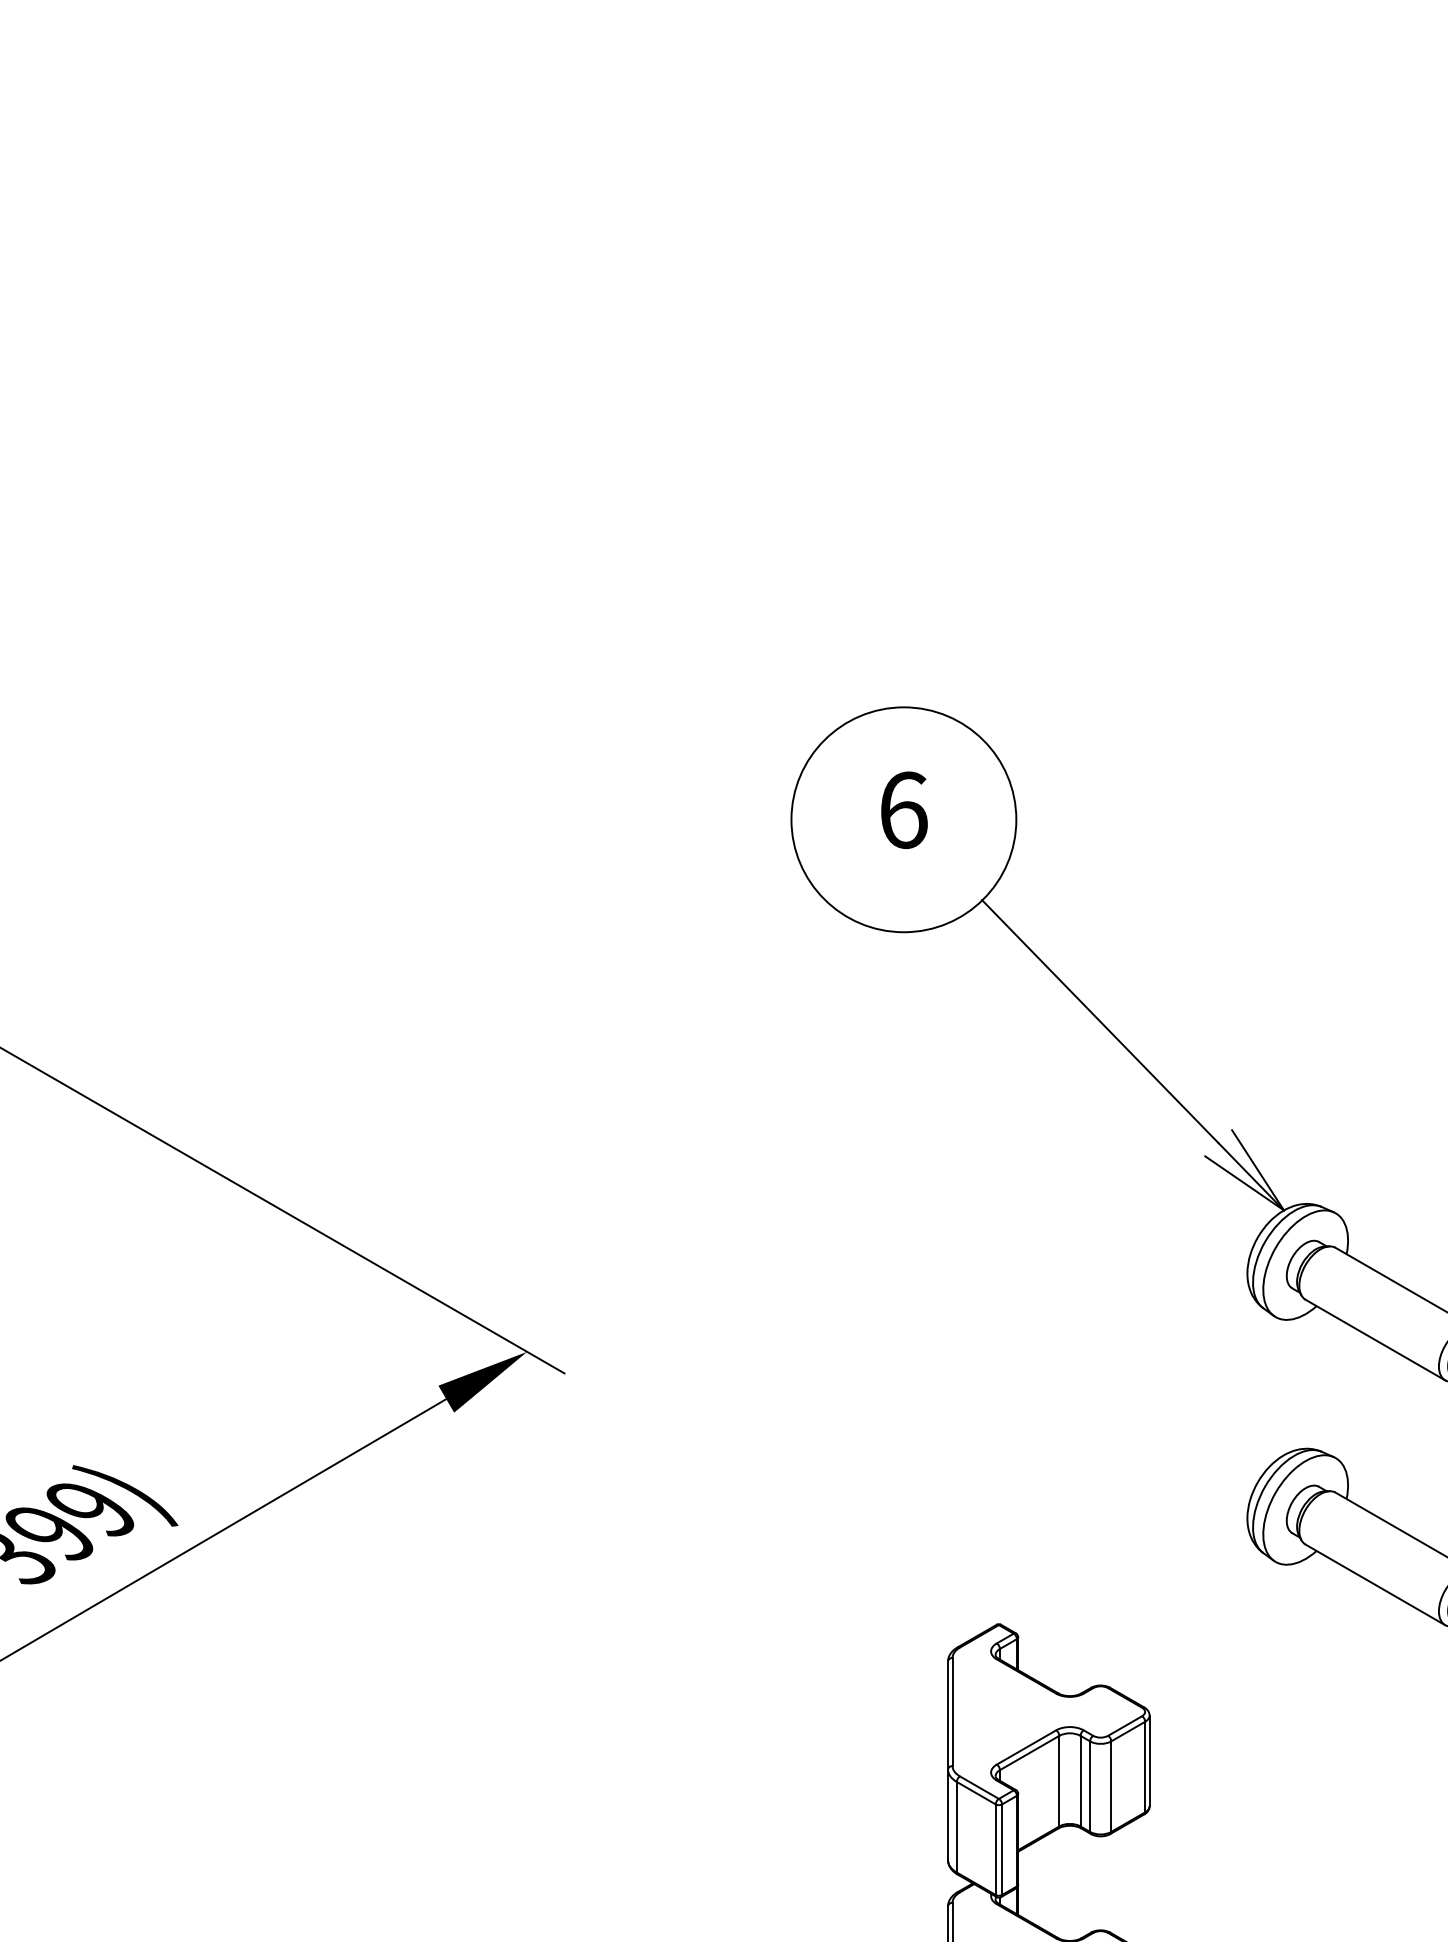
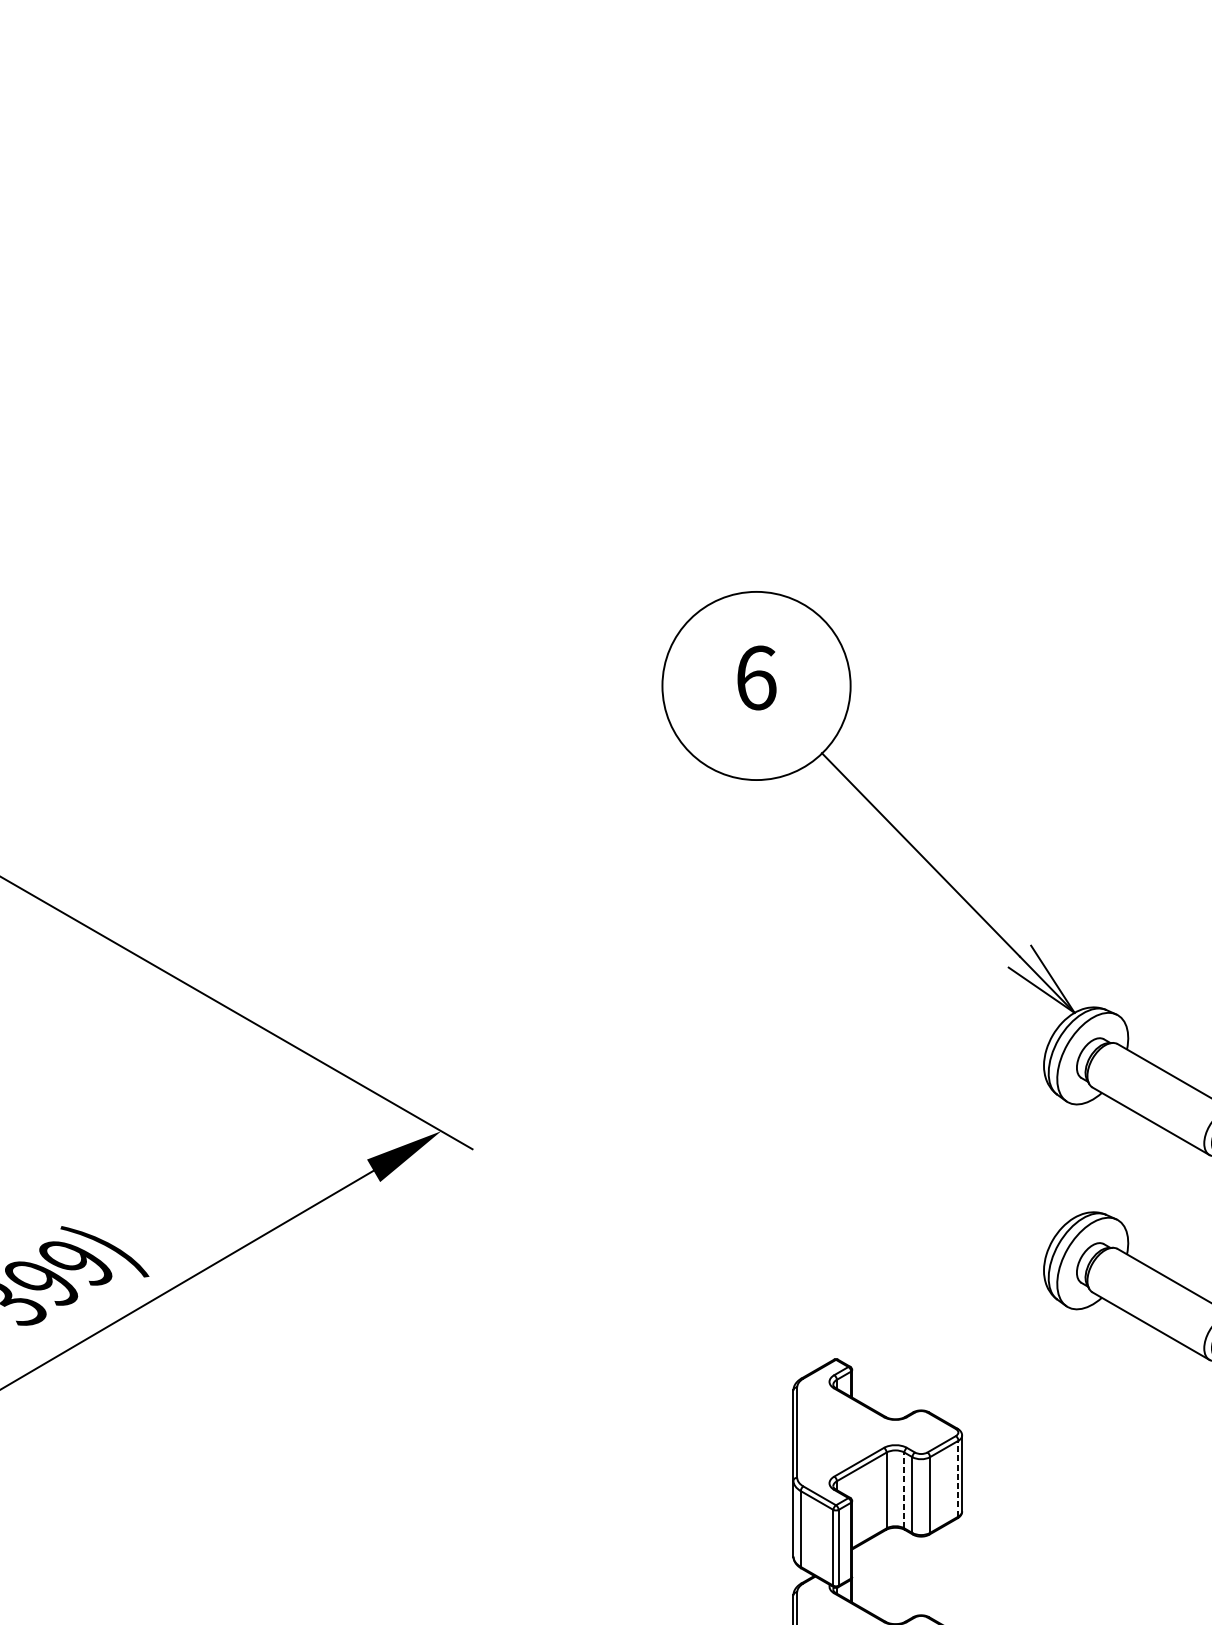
line: (1145, 1766) -> (958, 1478), solid -> dashed
line: (1080, 1780) -> (904, 1489), solid -> dashed

